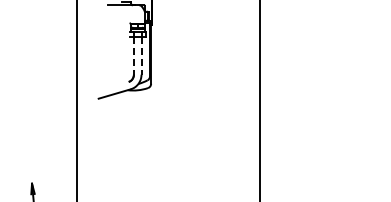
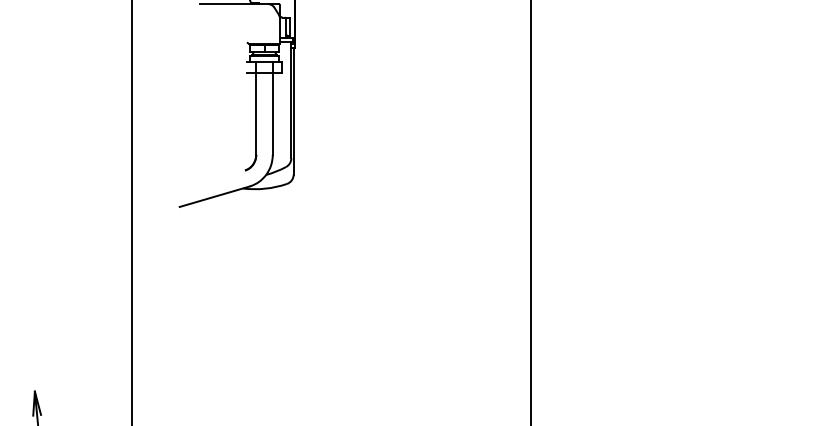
line: (133, 55) -> (255, 113), dashed -> solid
line: (141, 55) -> (272, 113), dashed -> solid

